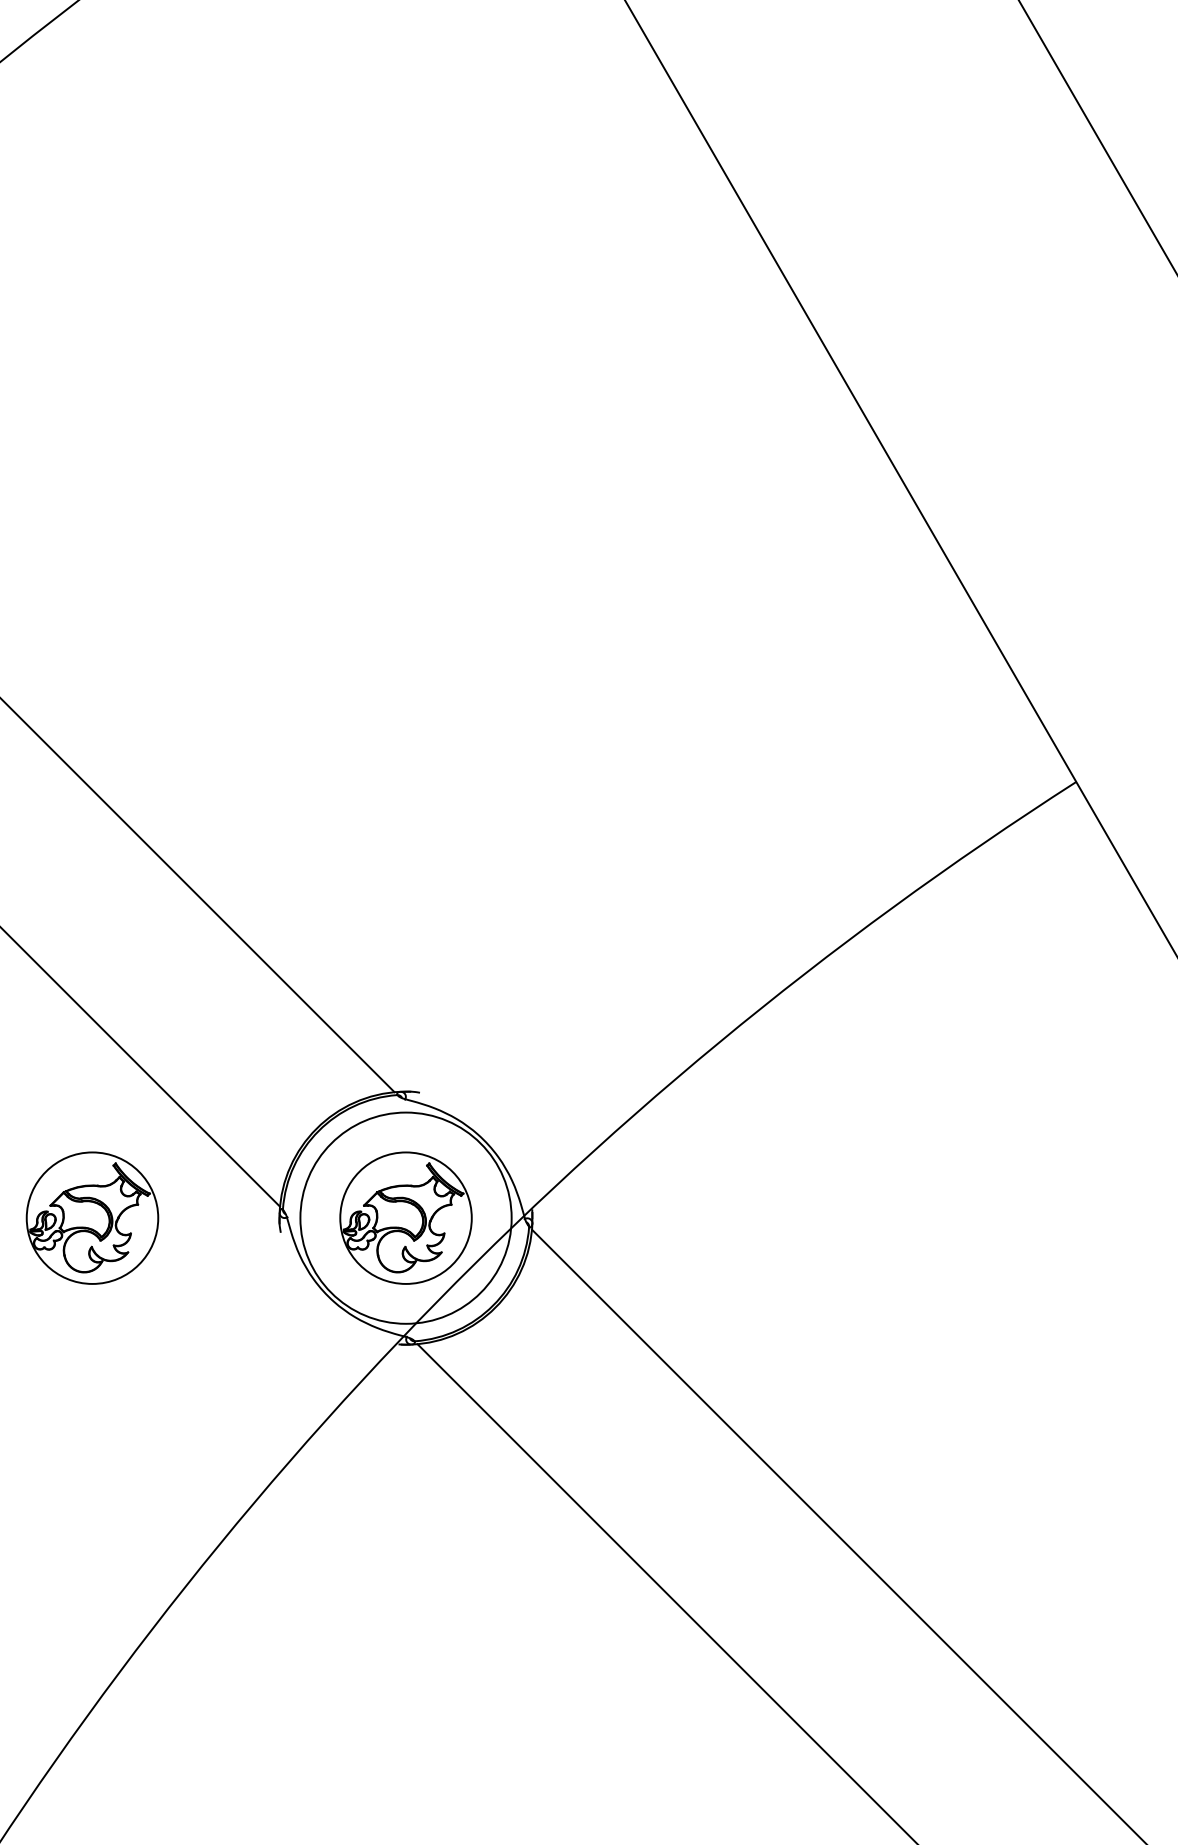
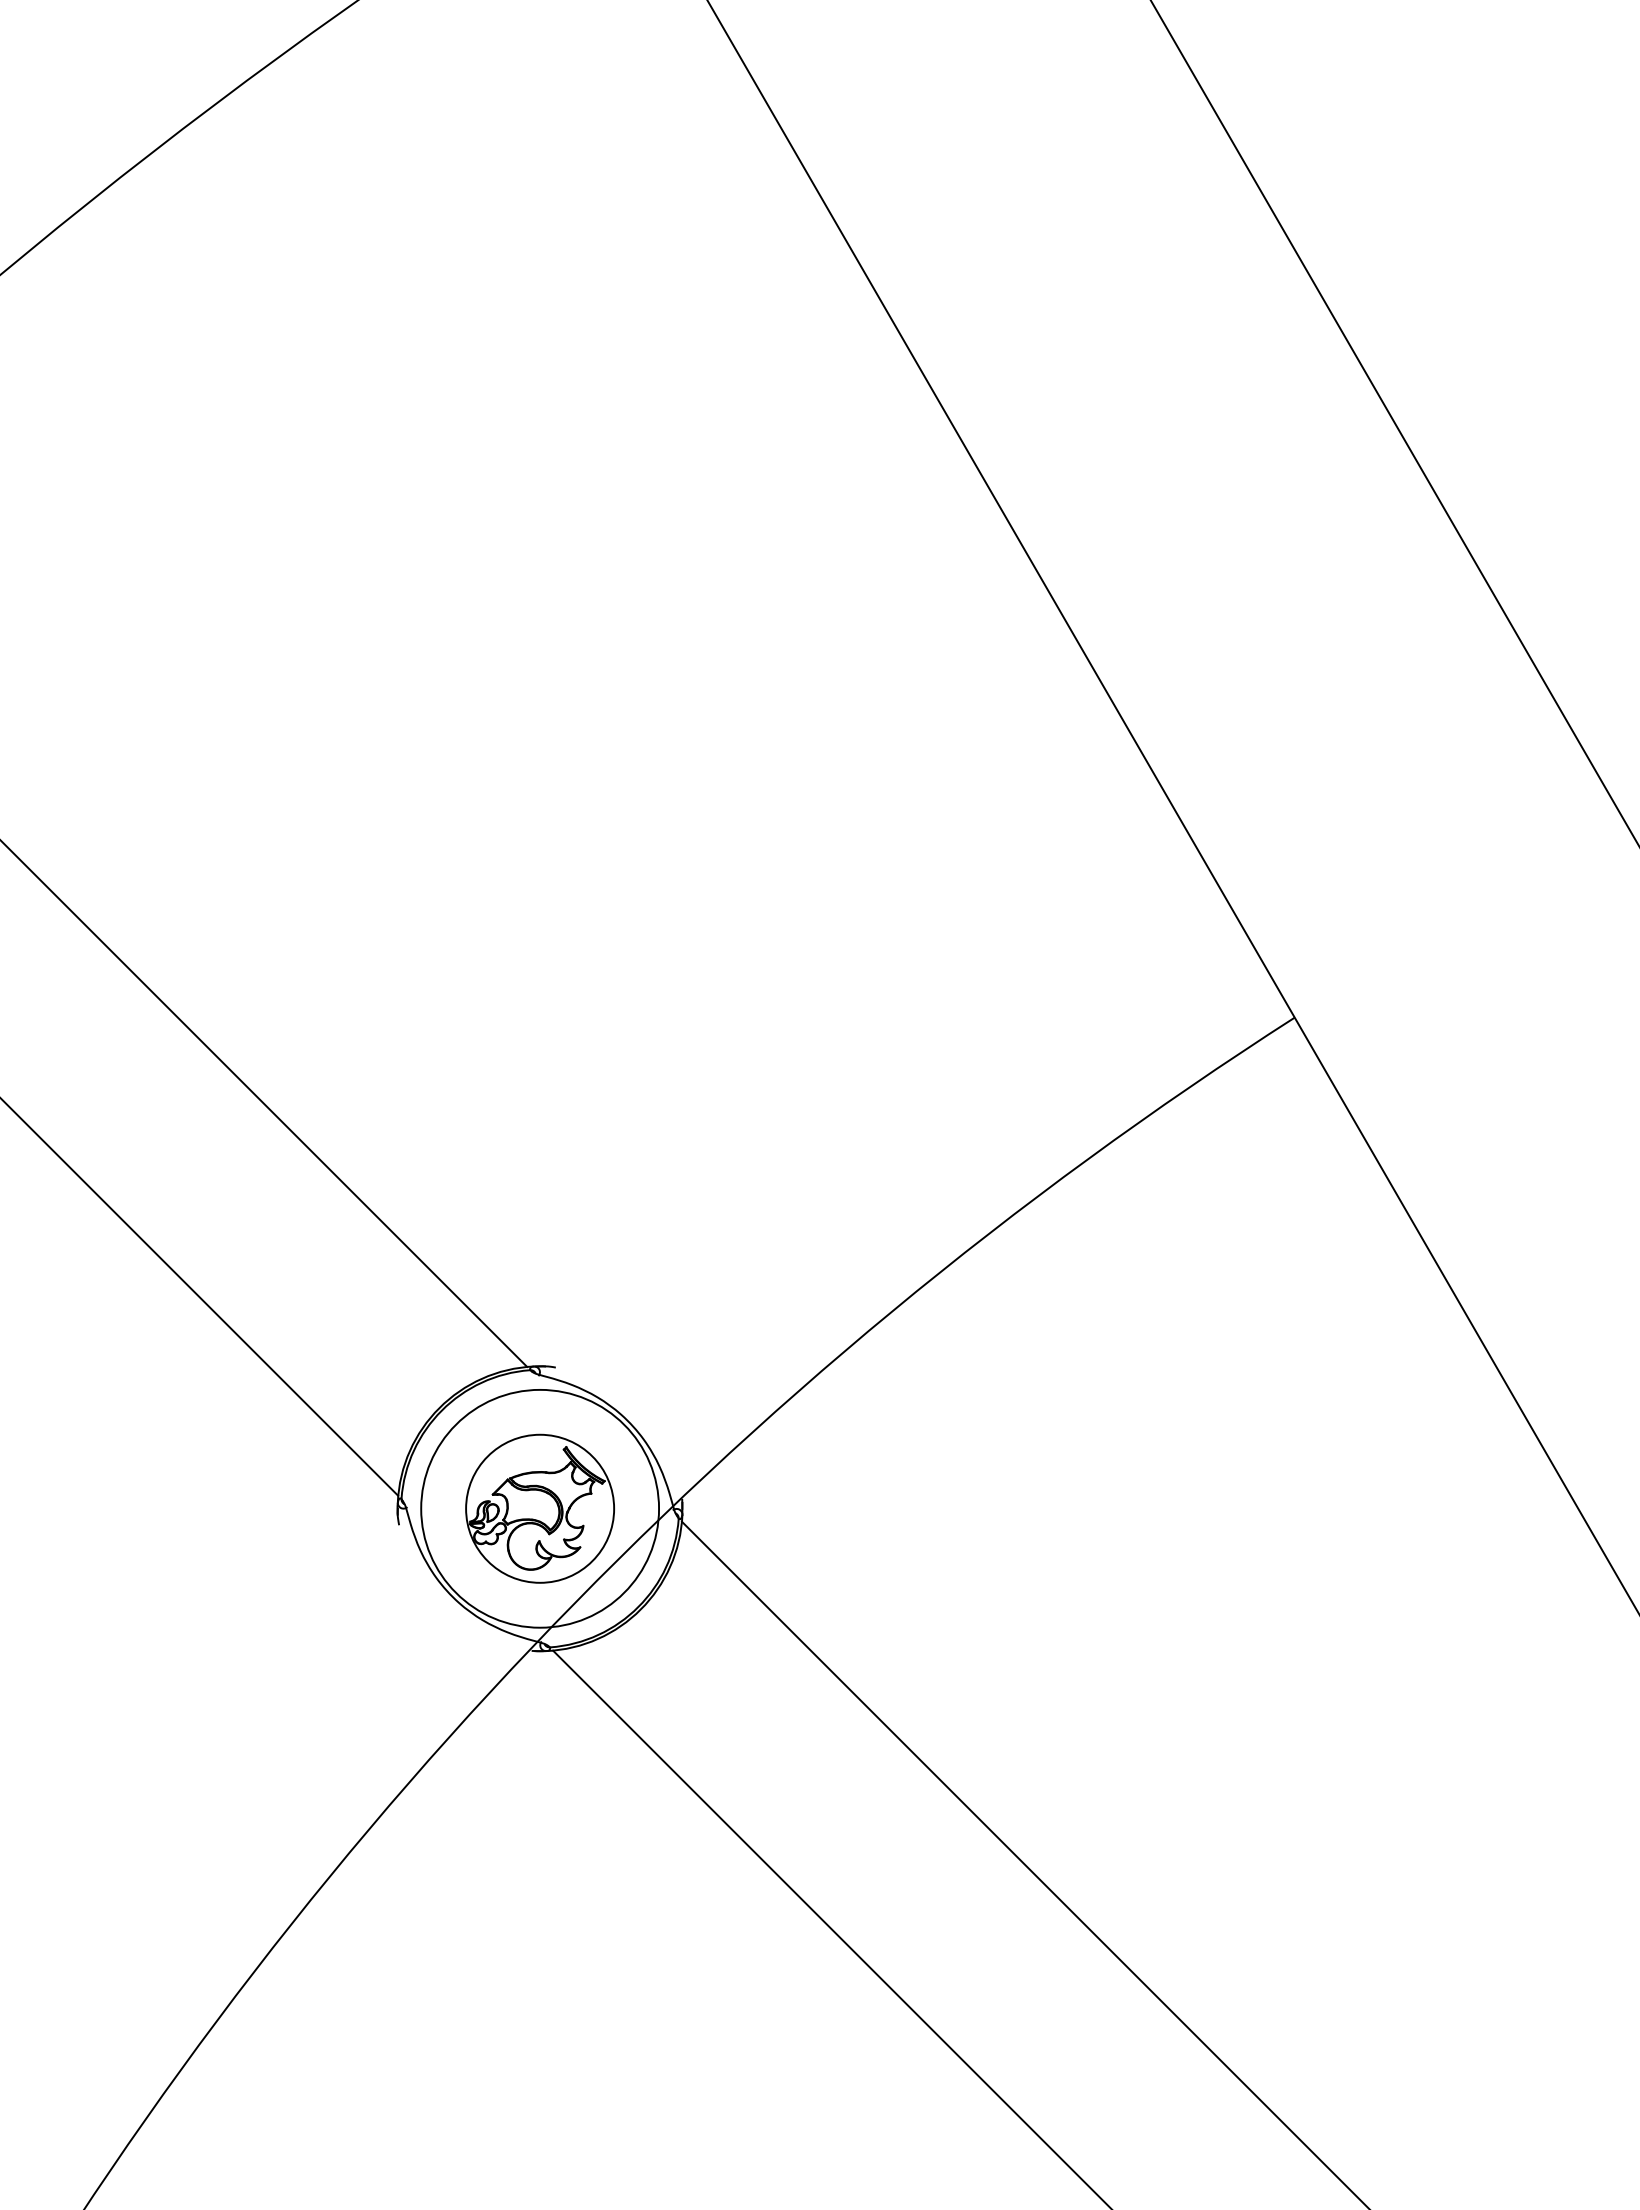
part: (91, 1217) -> (186, 1508), removed

